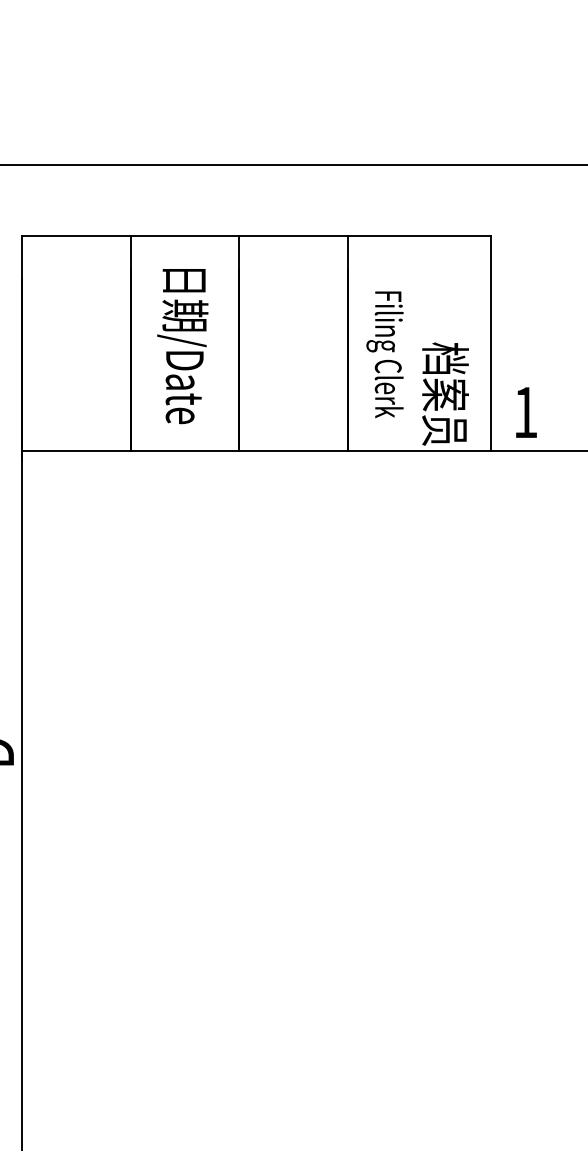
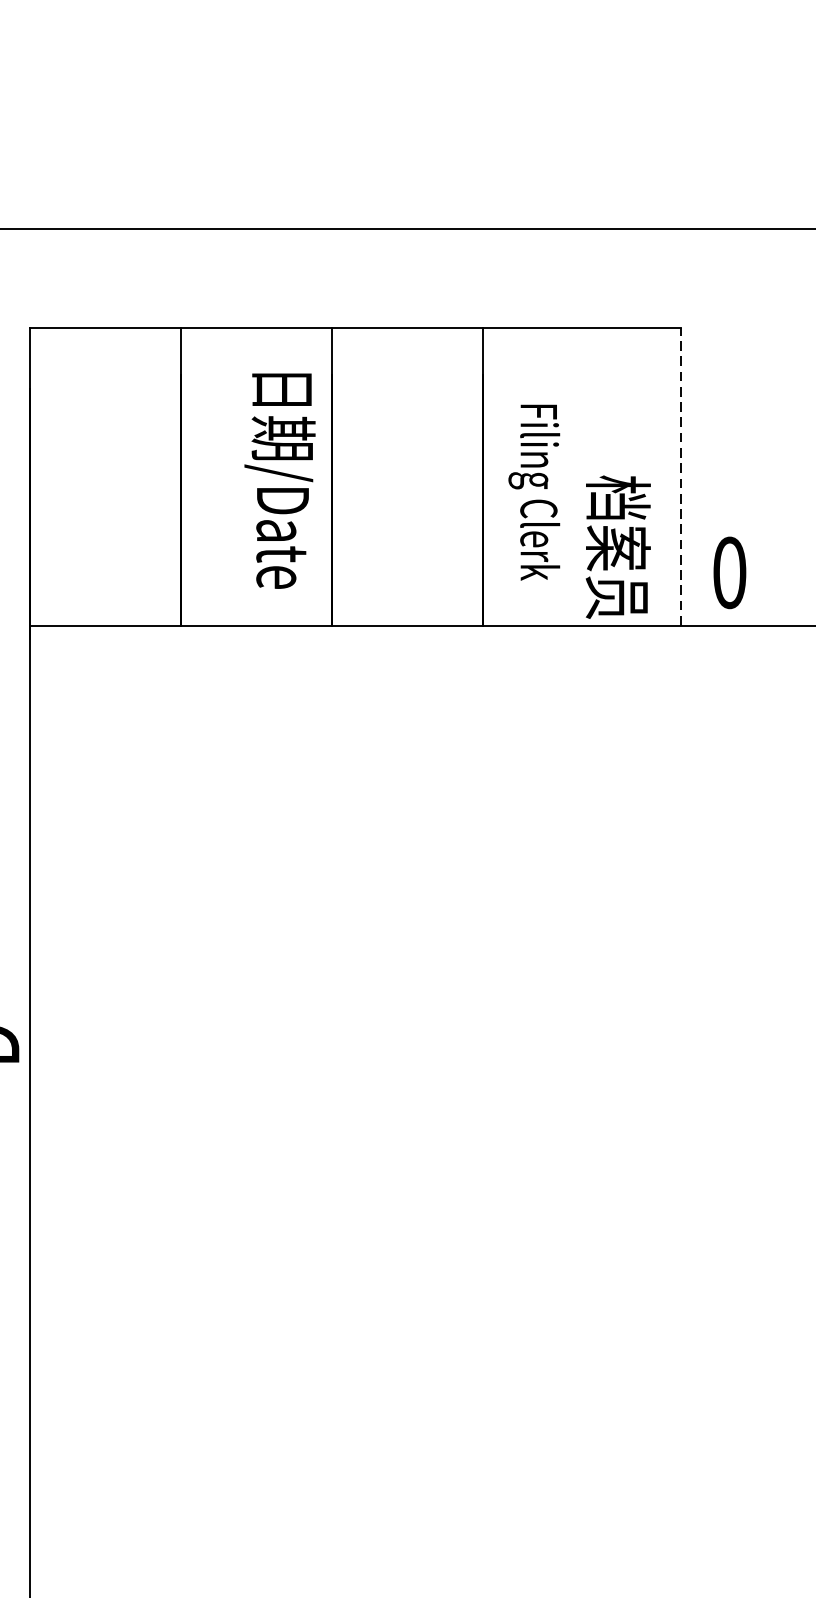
line: (490, 342) -> (680, 475), solid -> dashed
text: (182, 346) -> (279, 481), moved
text: (525, 412) -> (729, 572), 1 -> 0

